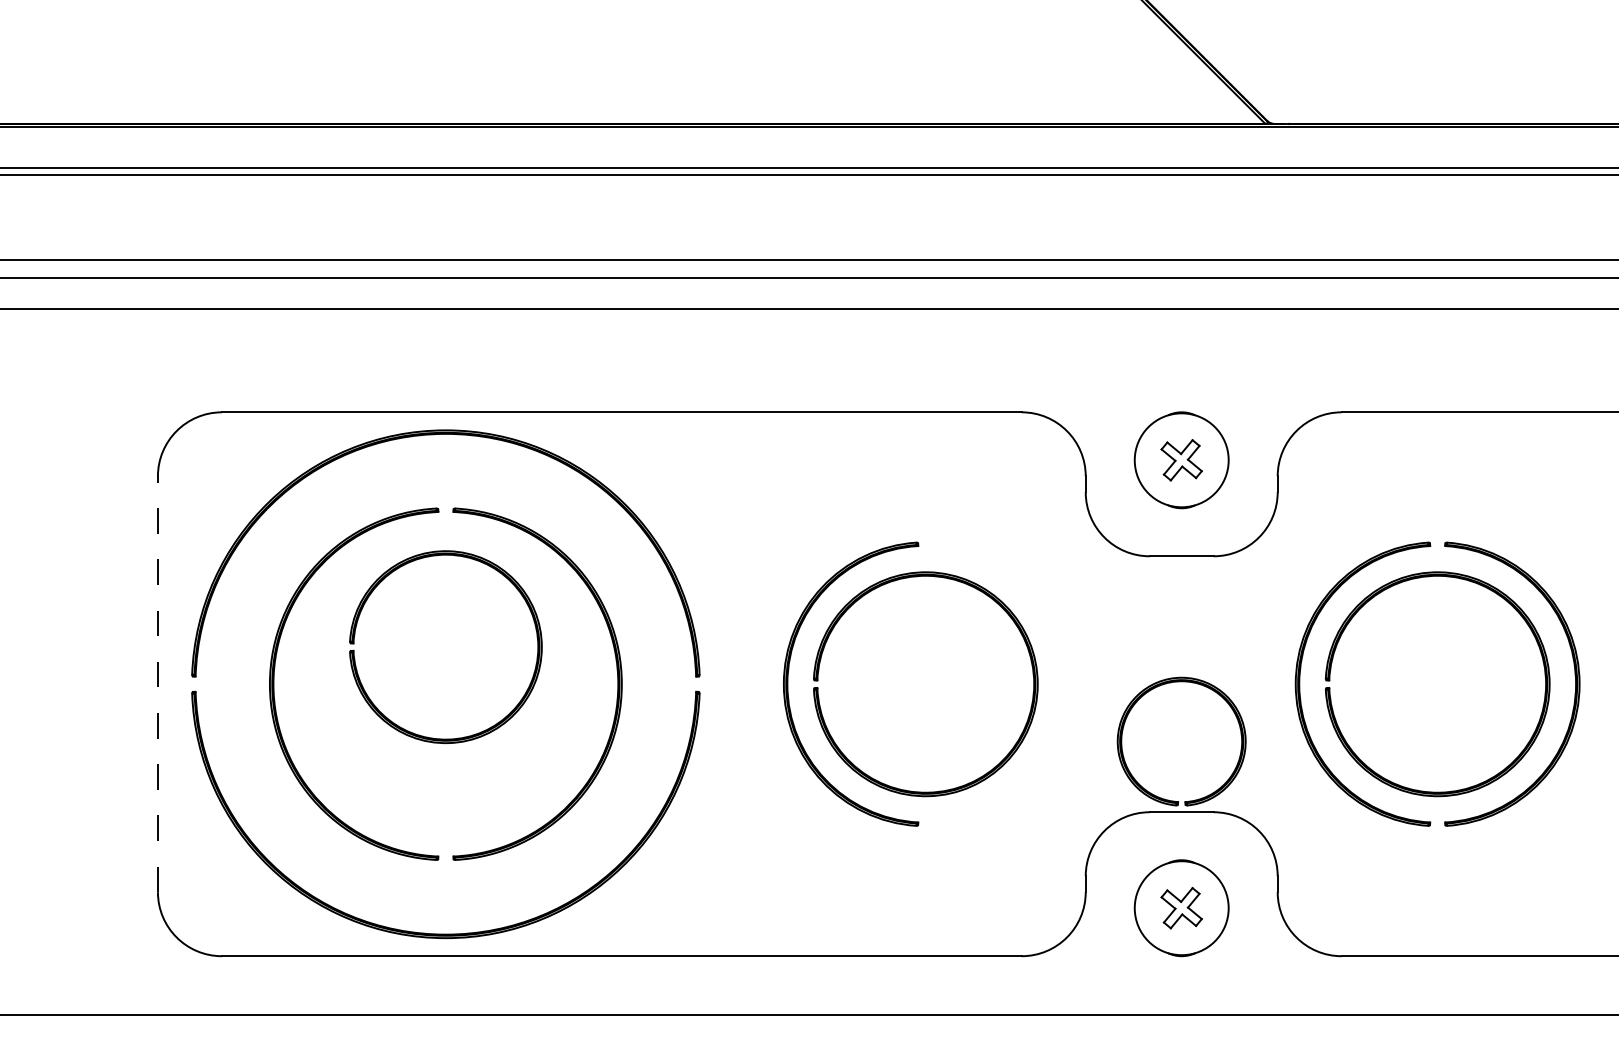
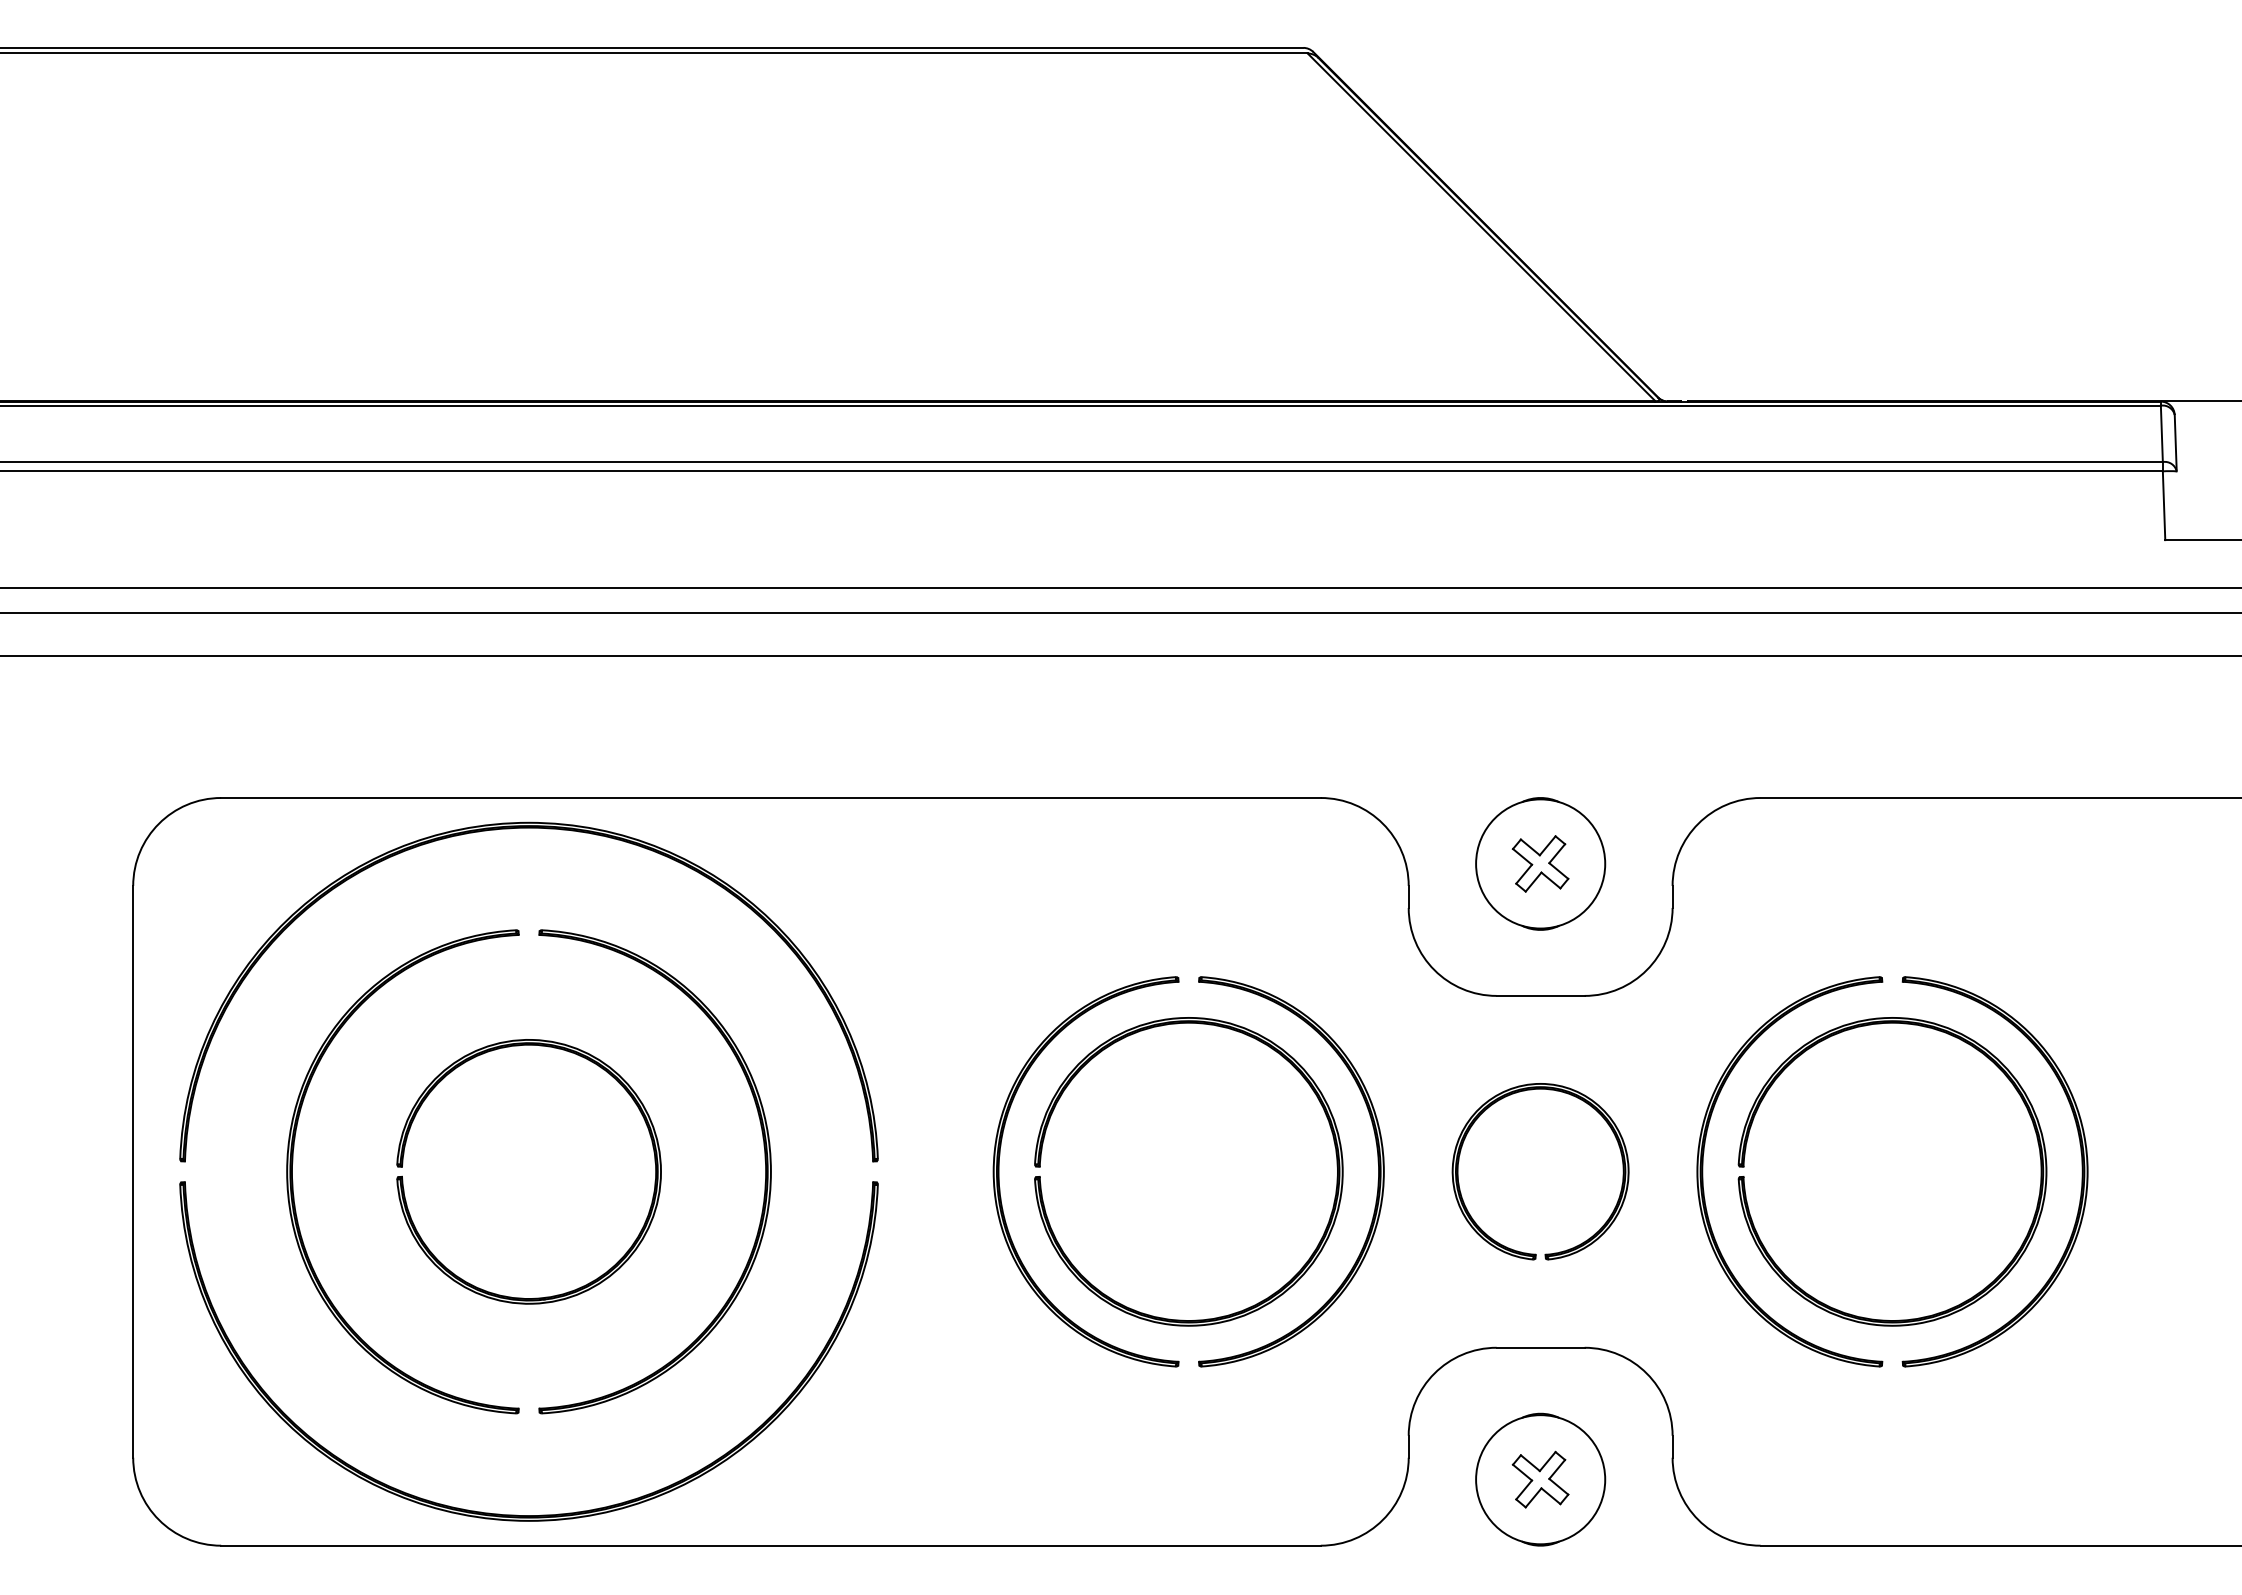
part: (370, 595) -> (425, 1100), moved
part: (1063, 677) -> (1377, 1162), added
part: (1175, 682) -> (1532, 1090), moved
line: (158, 684) -> (133, 1171), dashed -> solid

